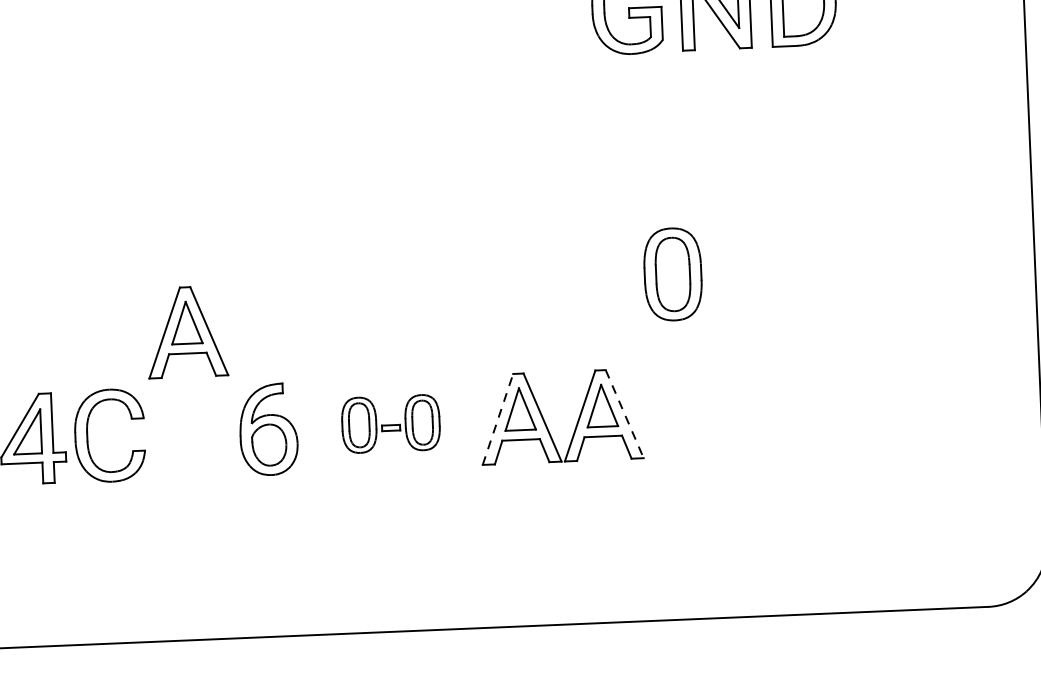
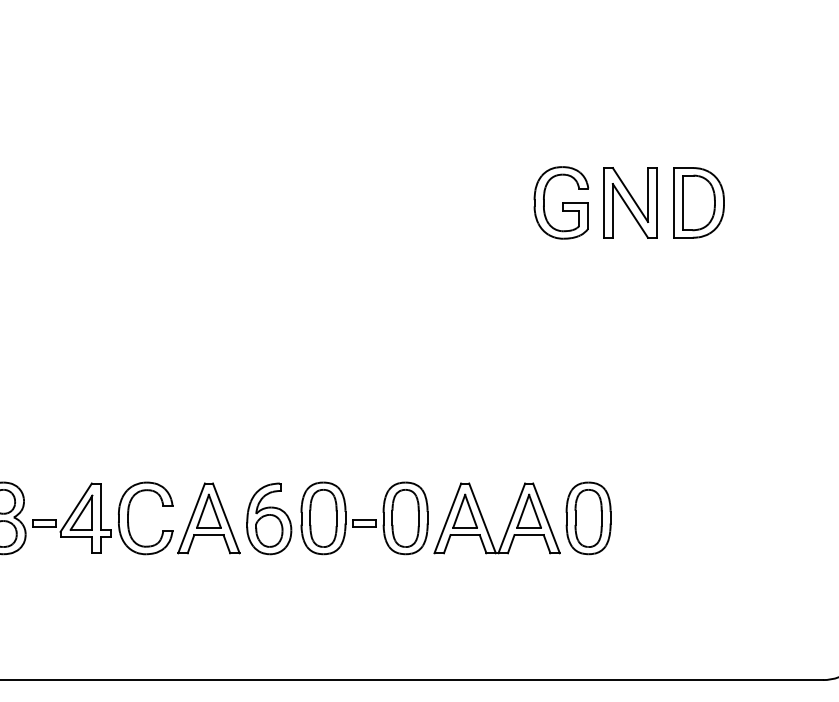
part: (672, 274) -> (588, 518), moved
part: (186, 332) -> (208, 518), moved
line: (624, 414) -> (546, 518), dashed -> solid
line: (498, 418) -> (448, 517), dashed -> solid
part: (390, 424) -> (364, 518), size x1.67

